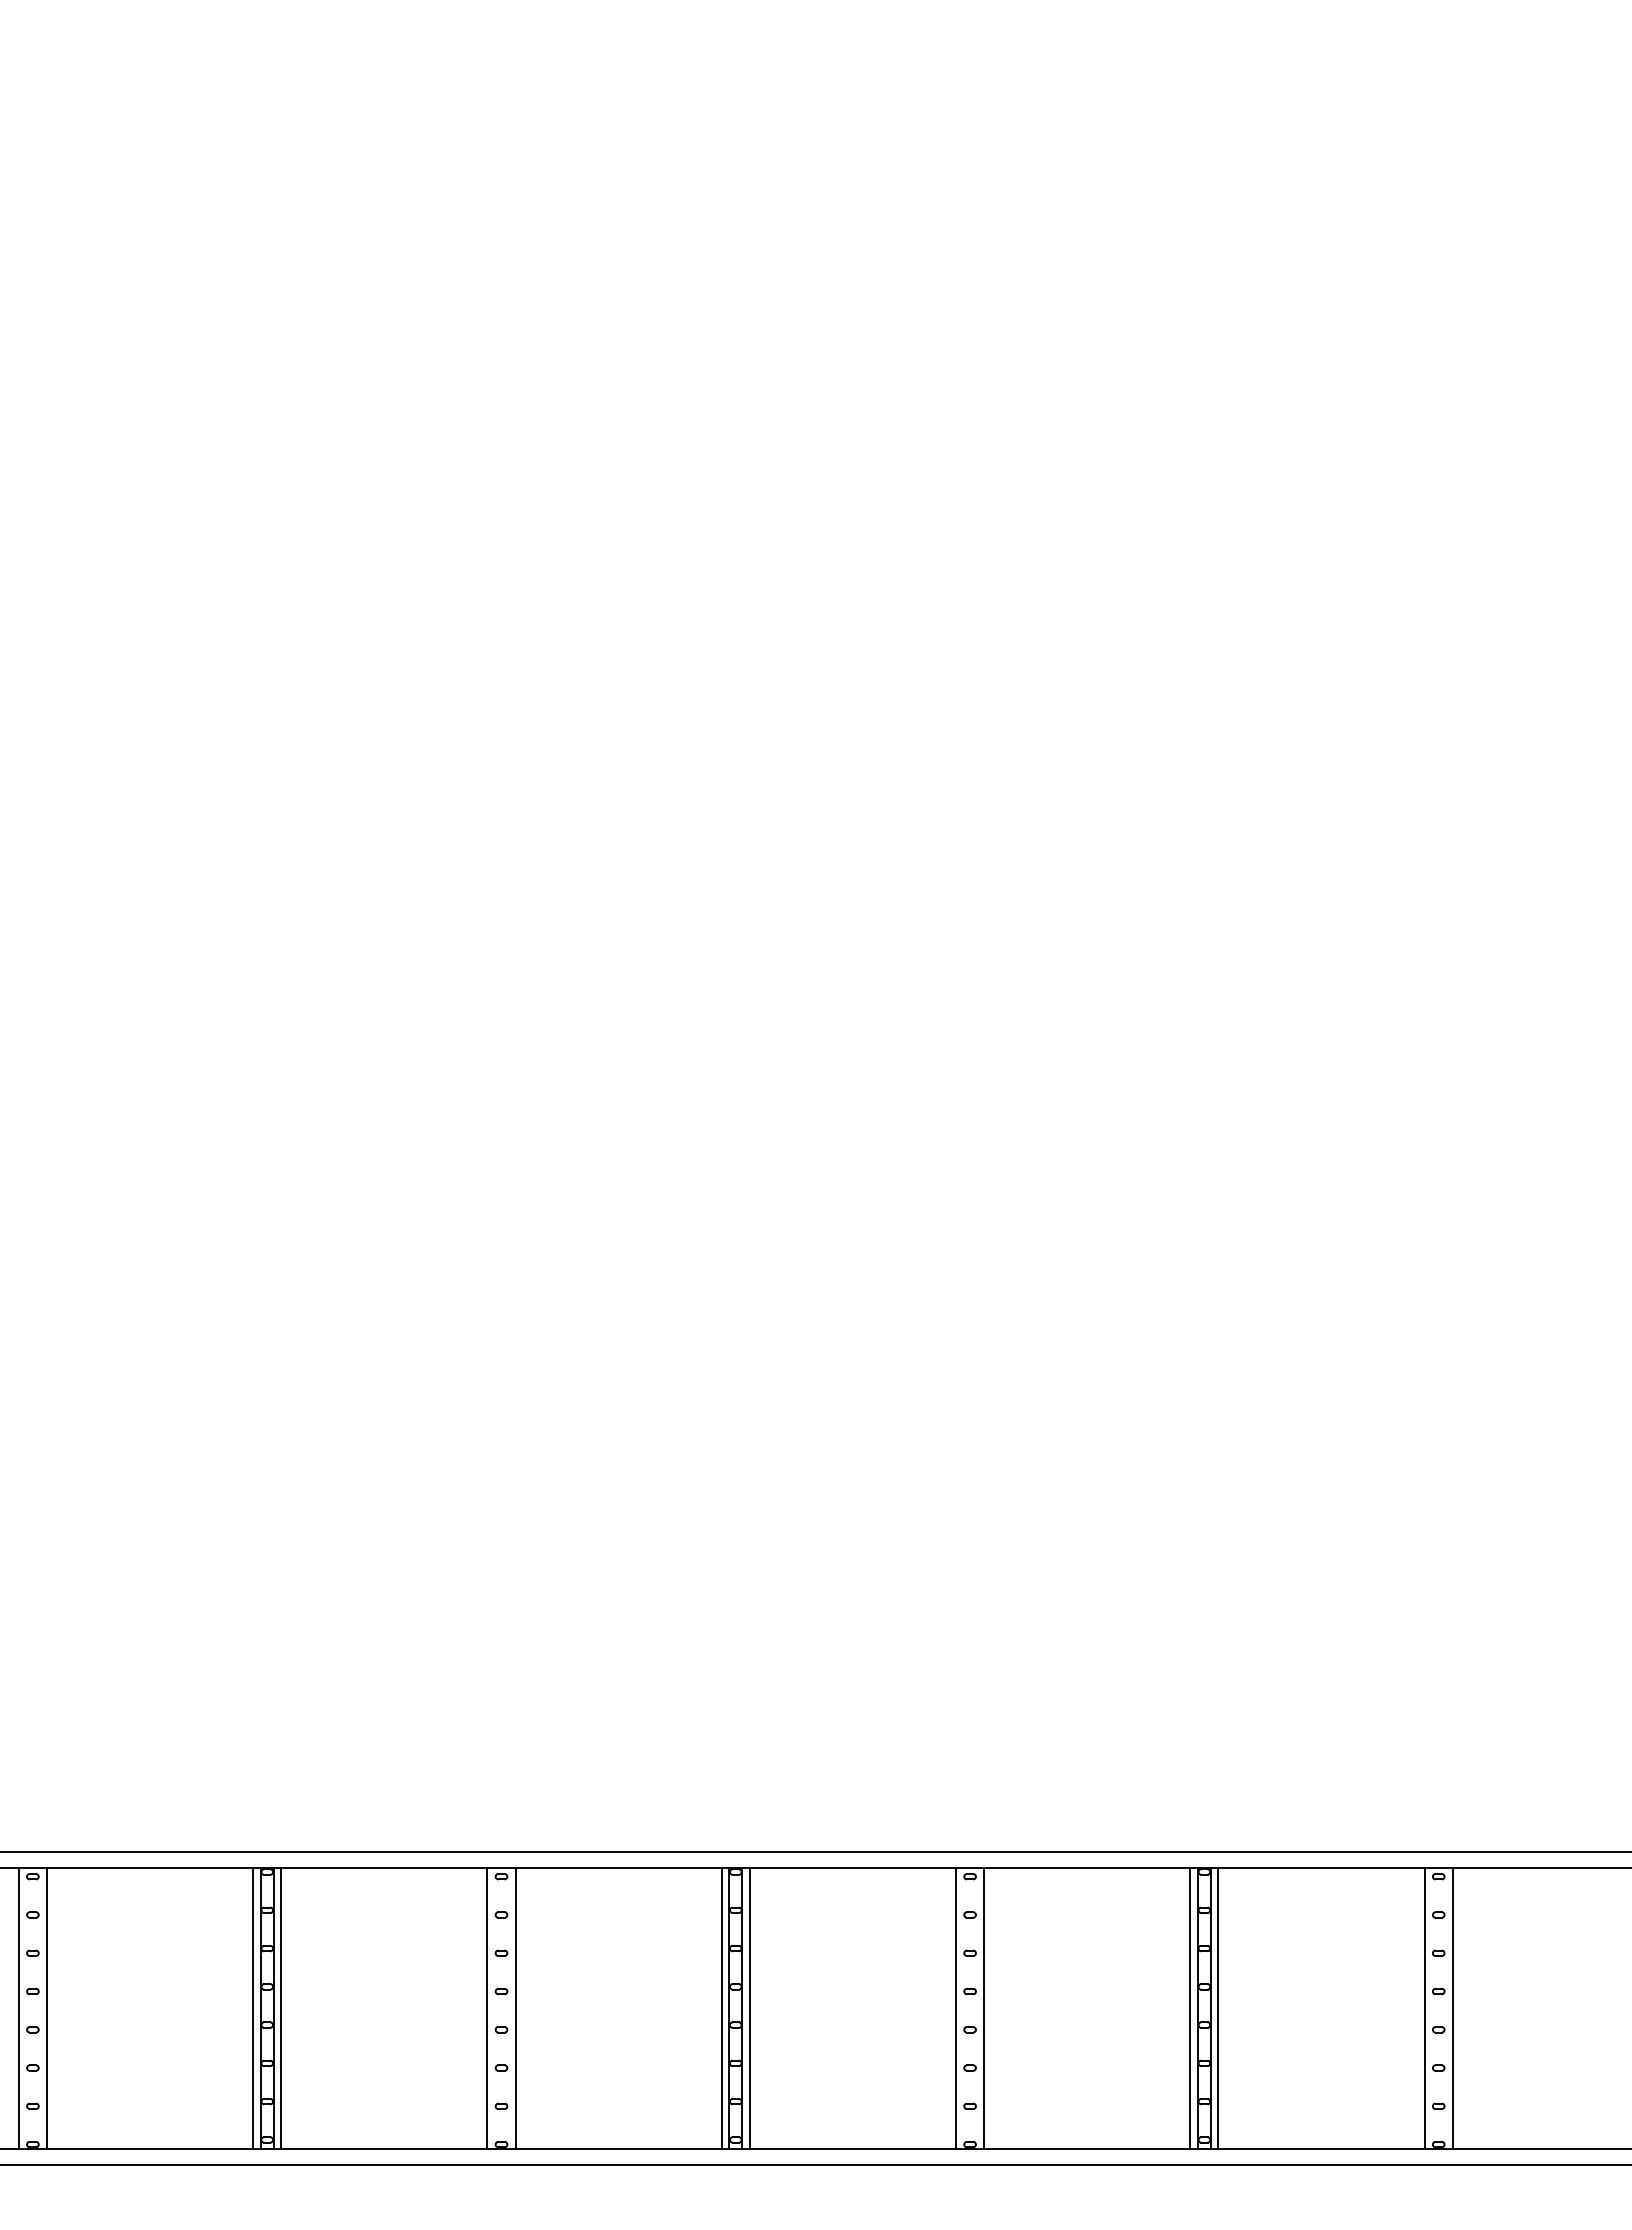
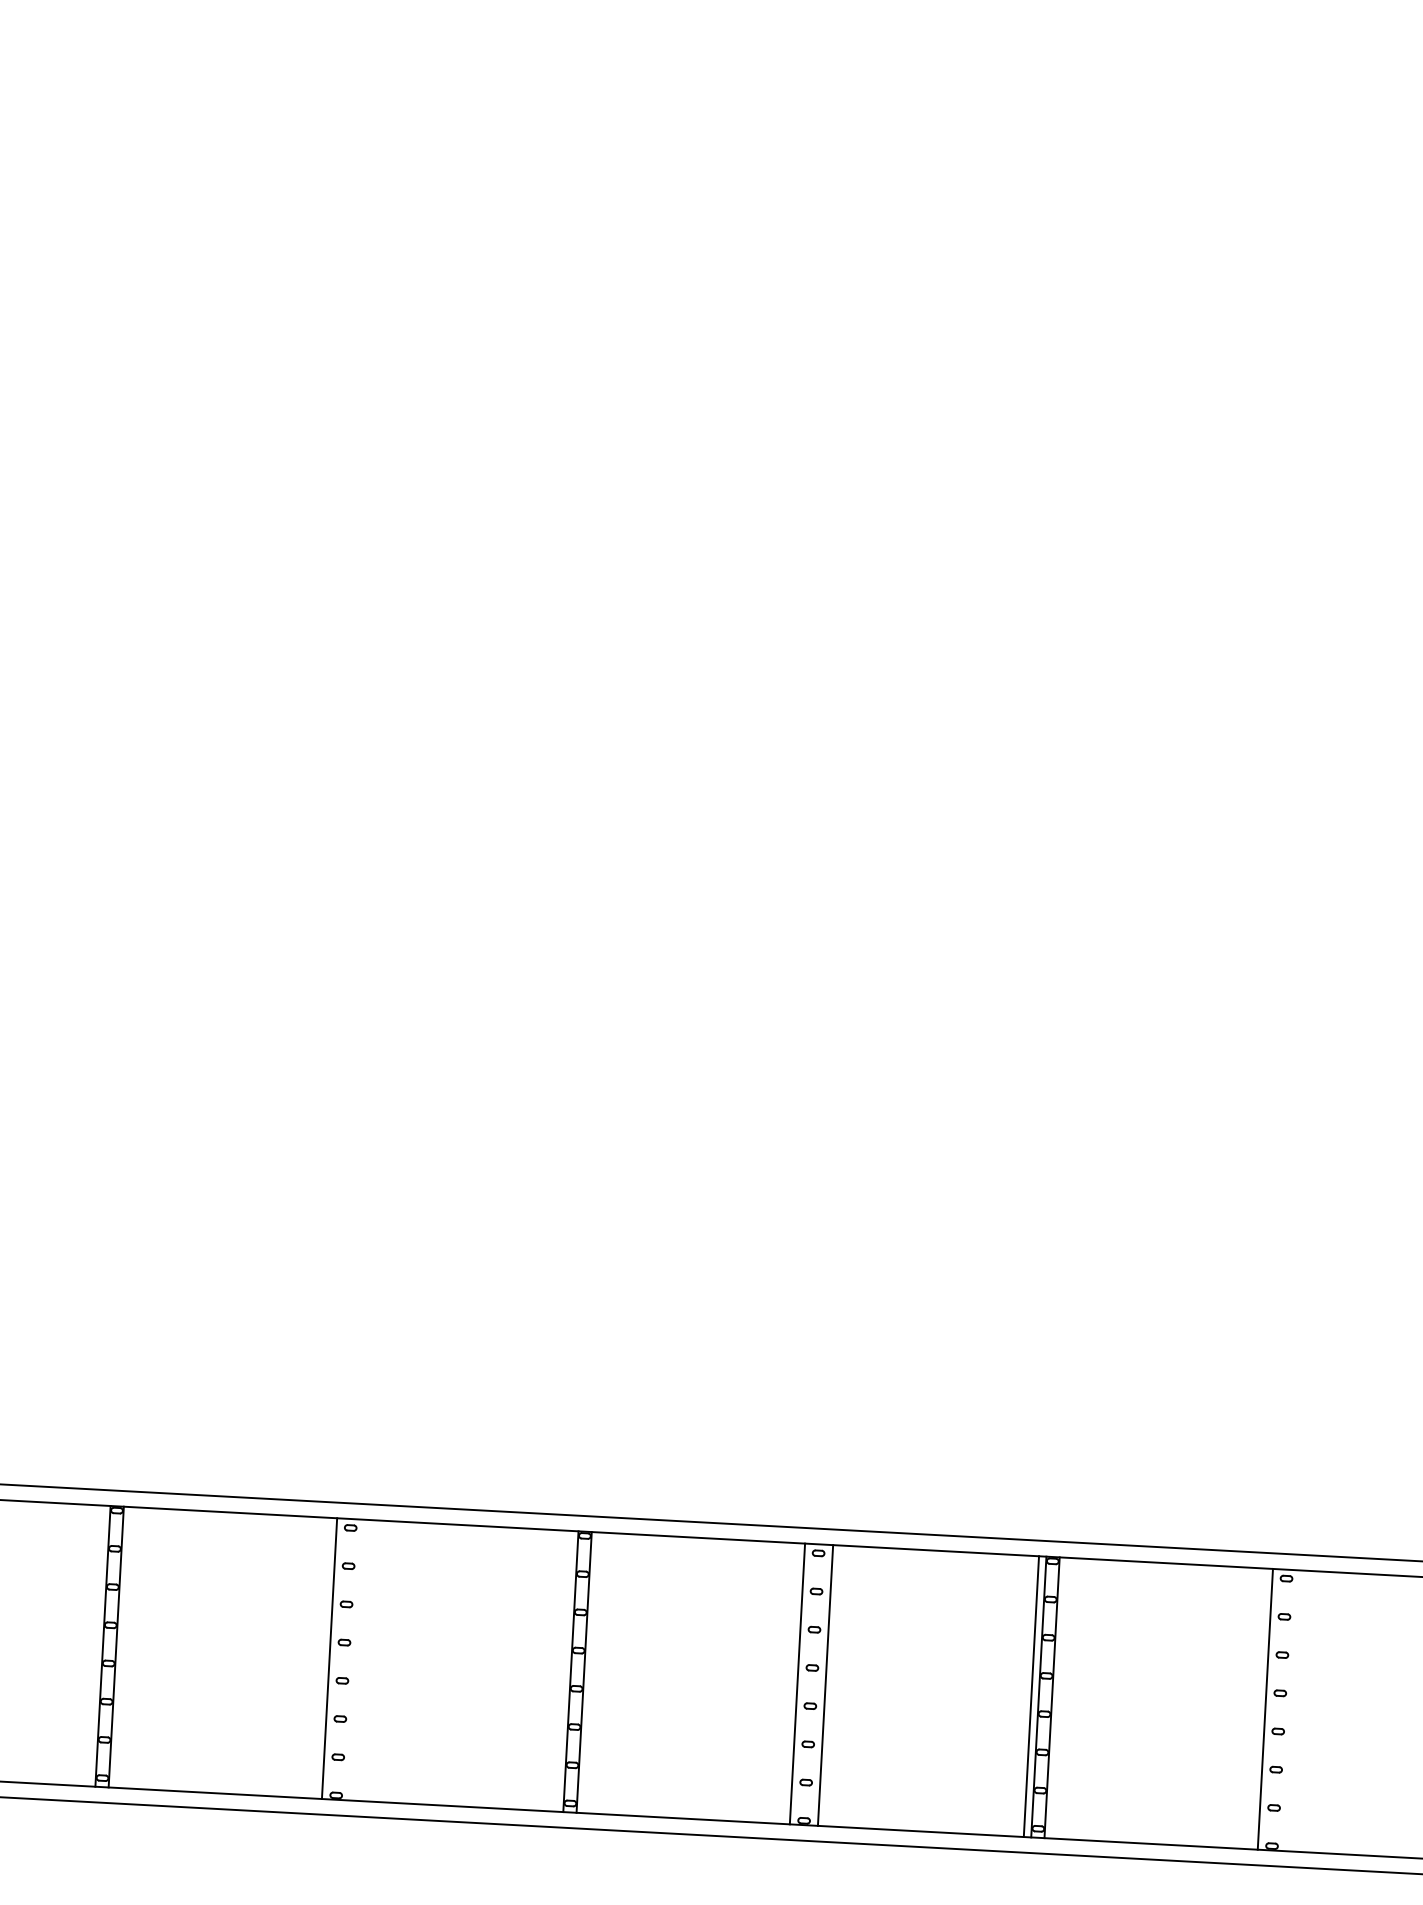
line: (253, 2007) -> (95, 1645), removed
line: (281, 2007) -> (123, 1646), removed
line: (515, 2007) -> (357, 1659), removed
line: (721, 2007) -> (563, 1670), removed
line: (749, 2007) -> (591, 1671), removed
line: (1218, 2007) -> (1059, 1697), removed
line: (1452, 2007) -> (1293, 1709), removed

